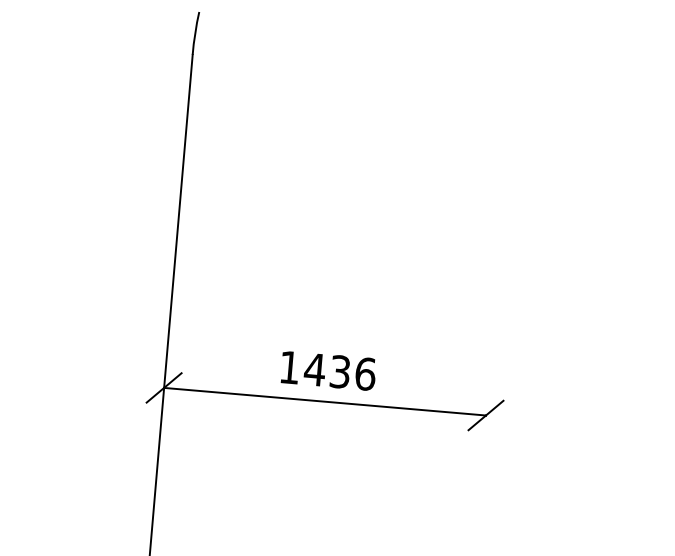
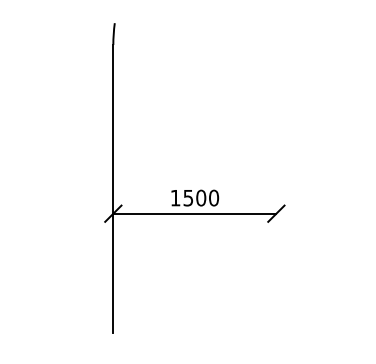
text: (340, 370) -> (201, 197), 1436 -> 1500

